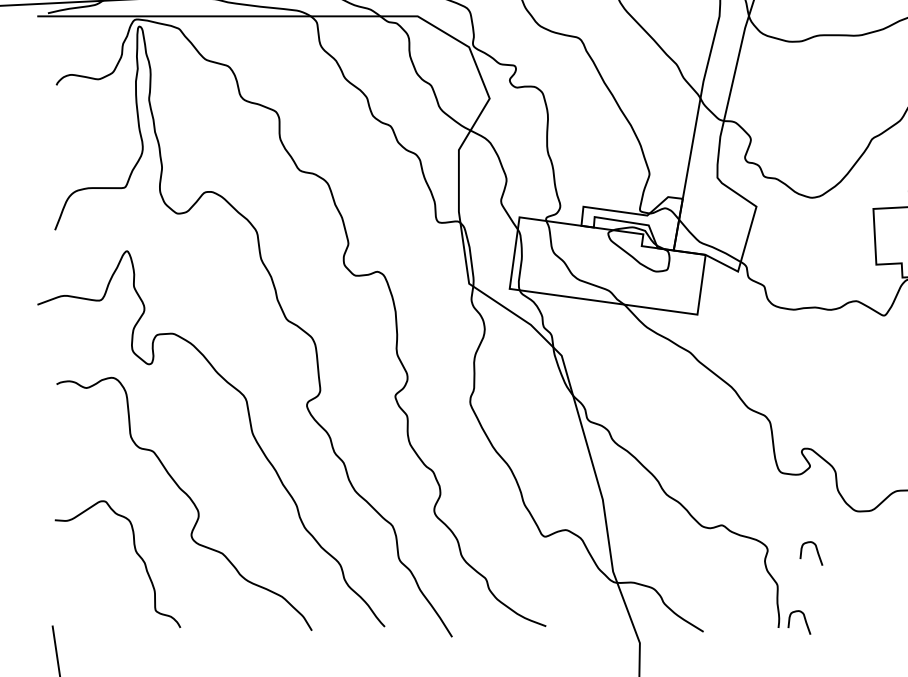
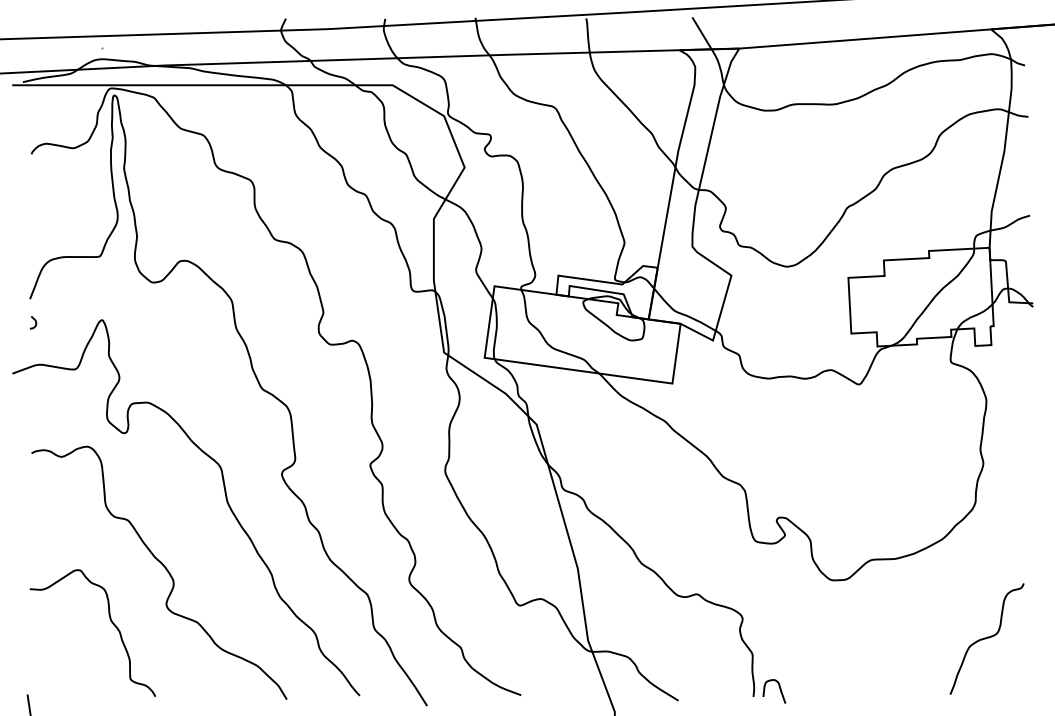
curve: (60, 253) -> (35, 322), added
curve: (816, 551) -> (791, 620), removed

